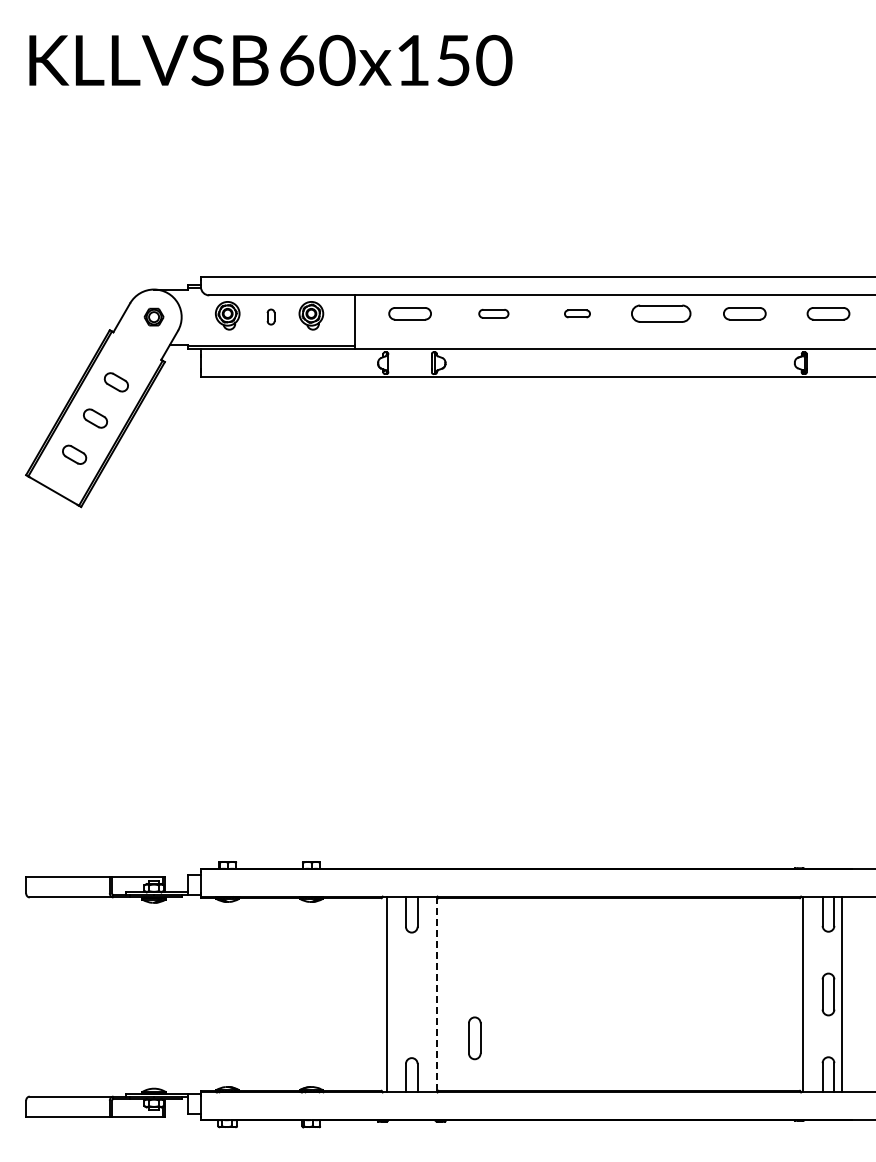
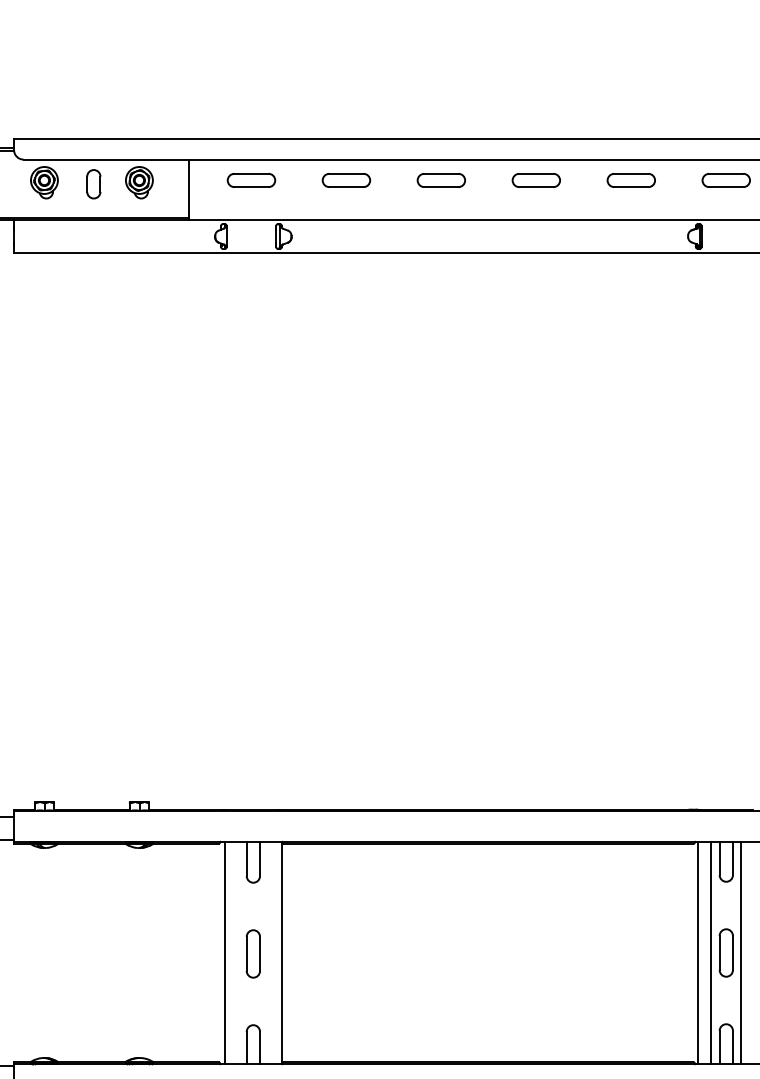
part: (493, 313) -> (346, 180), size x1.43
part: (577, 313) -> (441, 180), size x1.67
part: (660, 313) -> (535, 180), size x0.71
part: (270, 316) -> (93, 183), size x1.67
line: (436, 994) -> (281, 953), dashed -> solid
line: (815, 994) -> (711, 953), added
part: (474, 1038) -> (253, 954), moved

